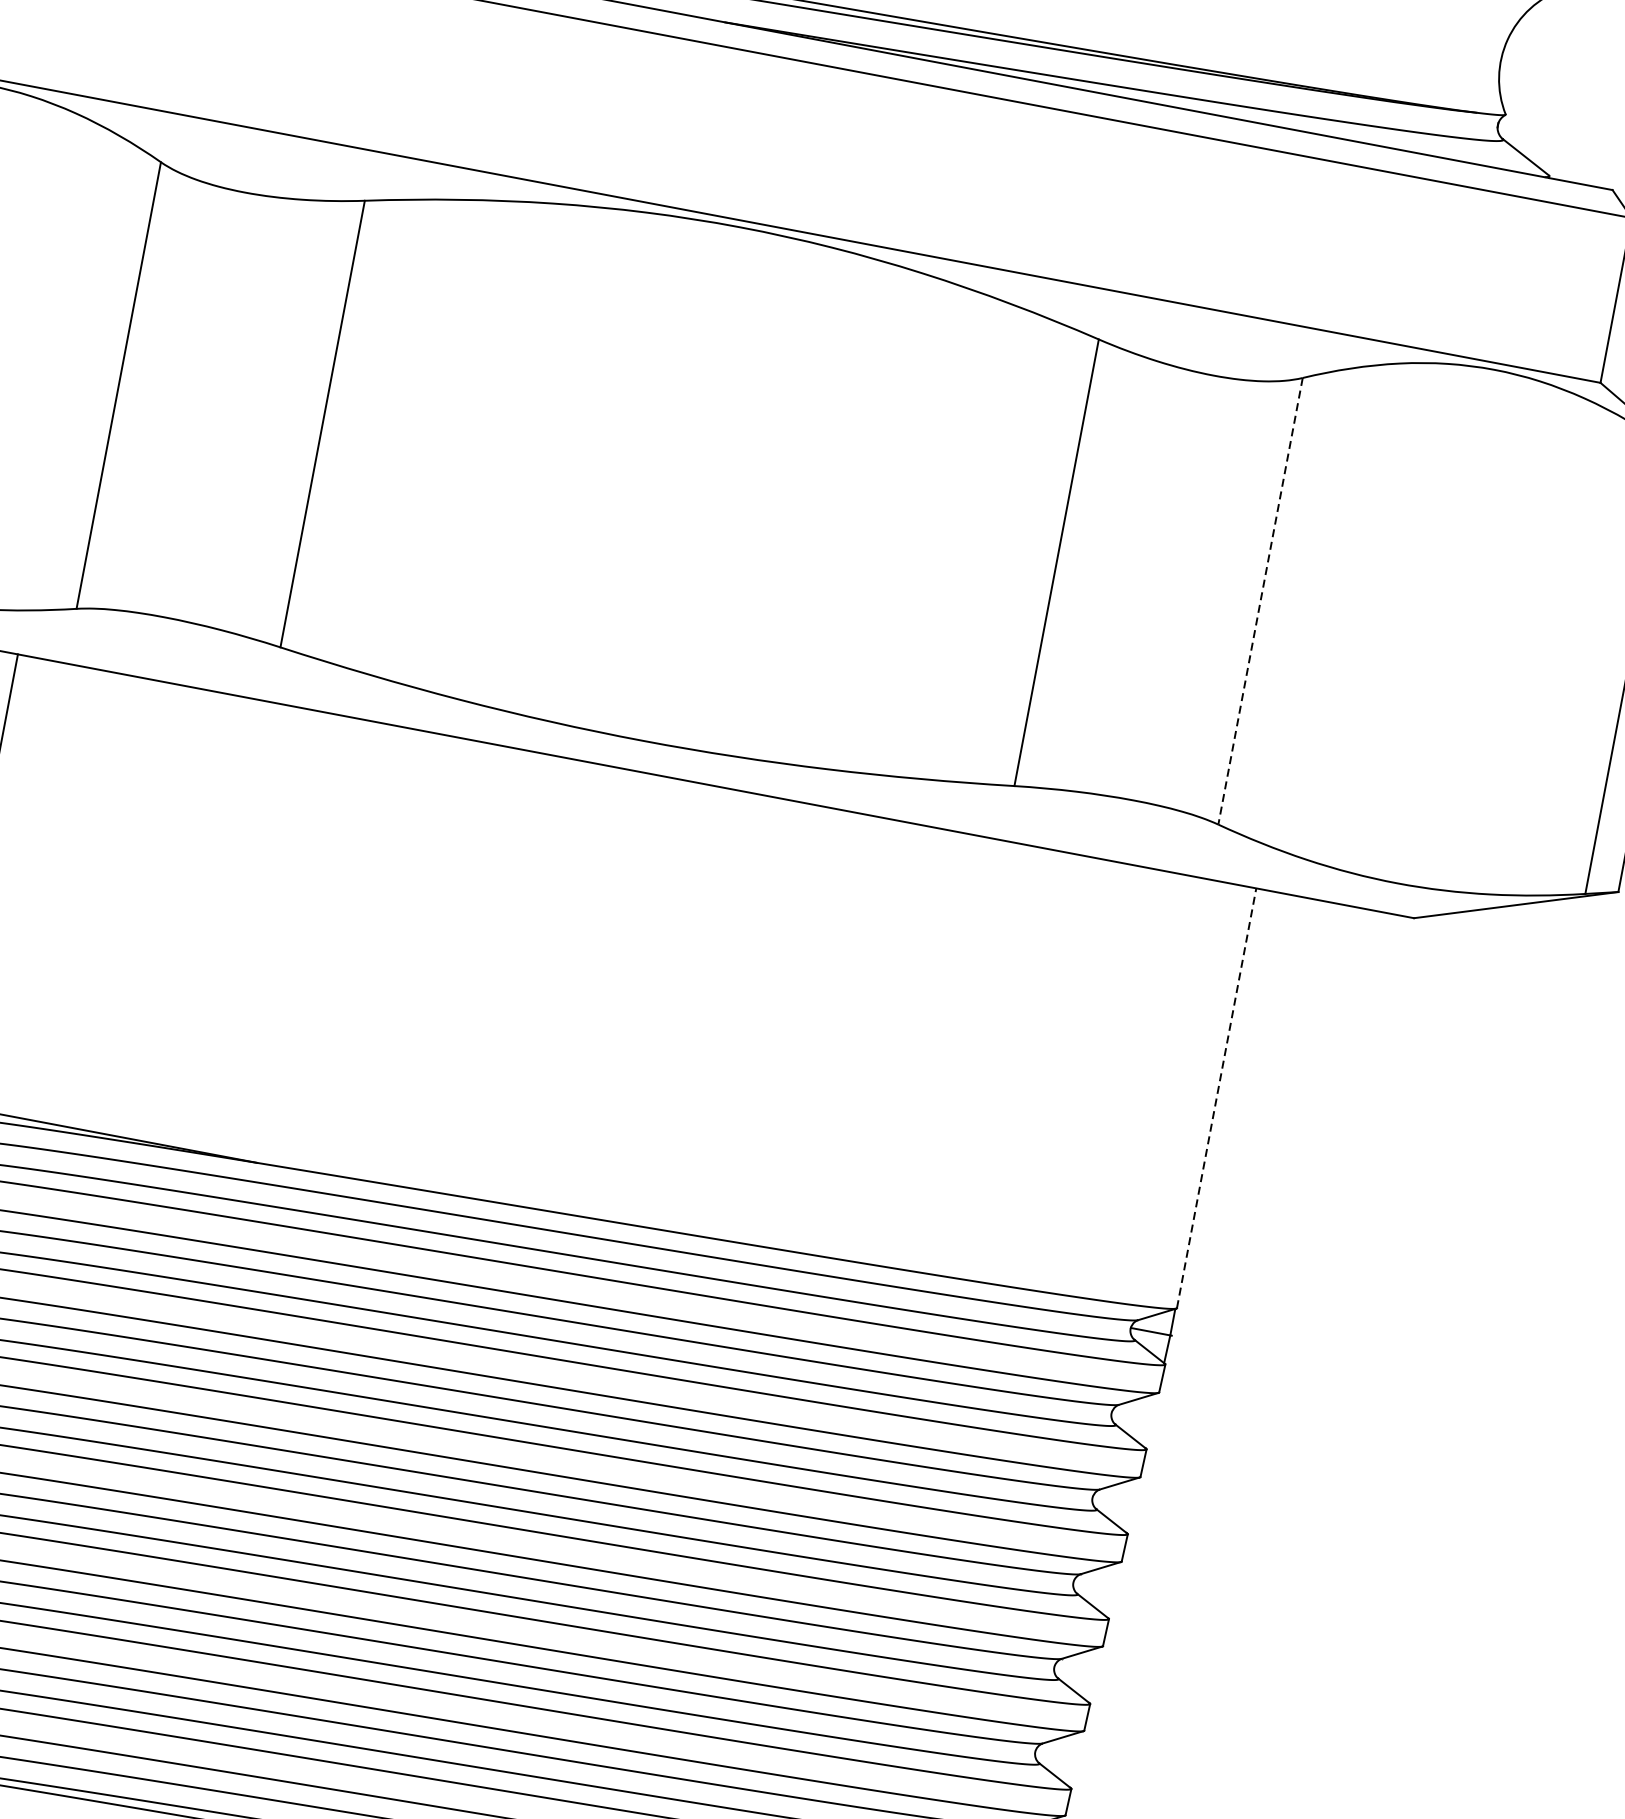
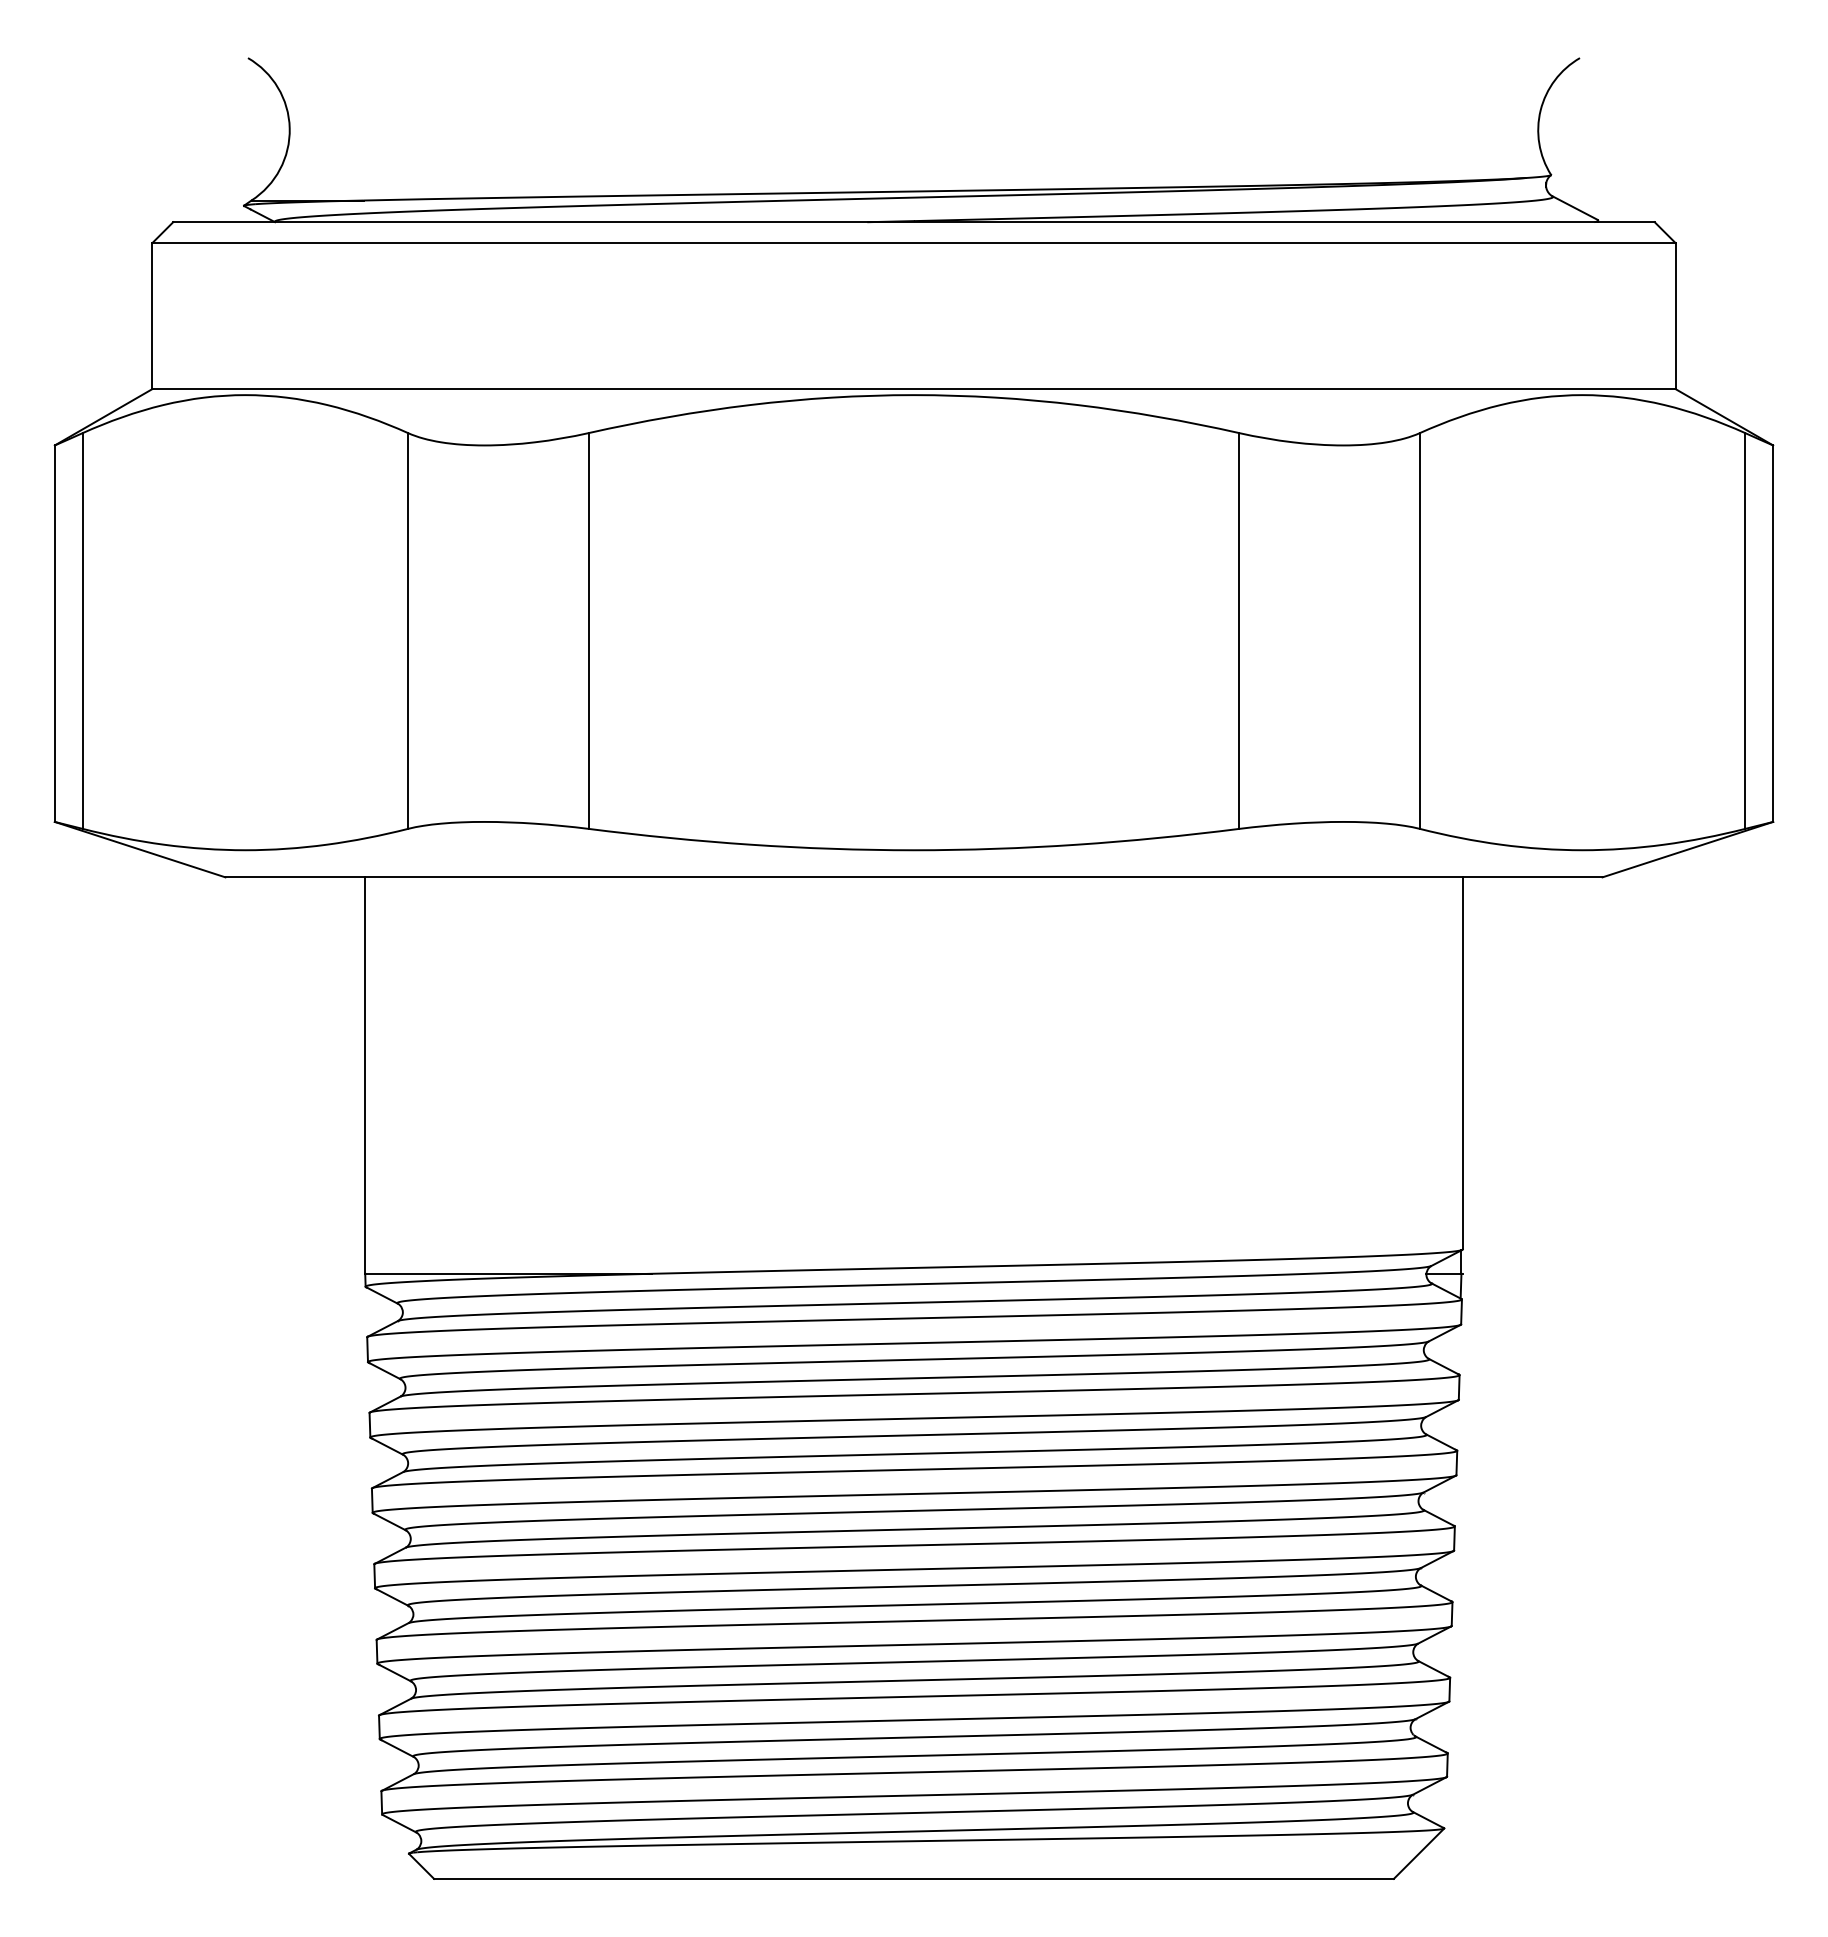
line: (1259, 601) -> (1419, 631), dashed -> solid
line: (1216, 1097) -> (1462, 1062), dashed -> solid

